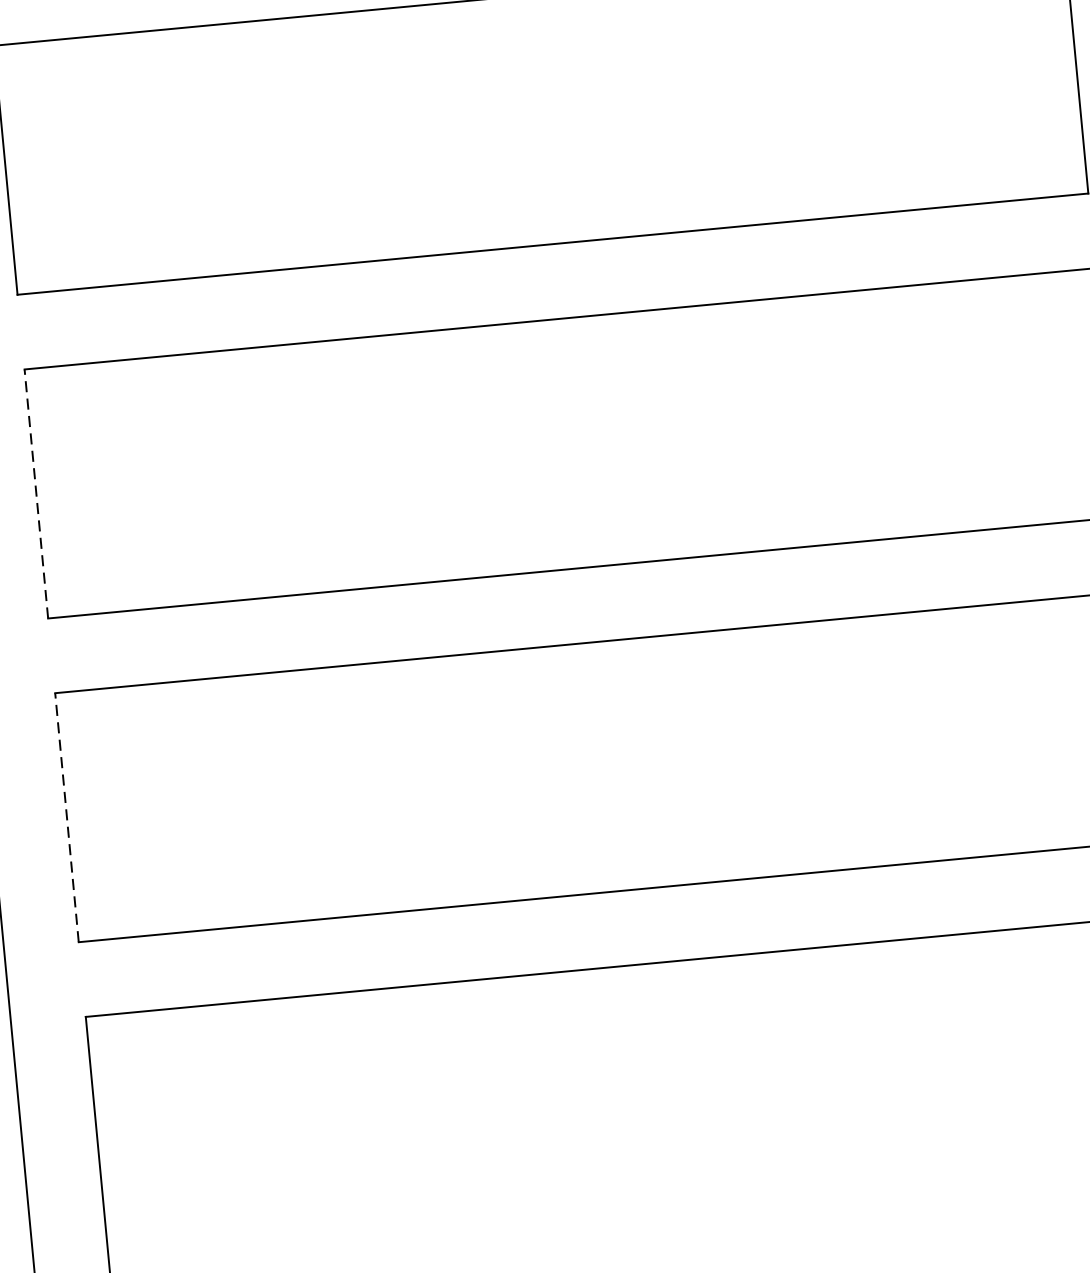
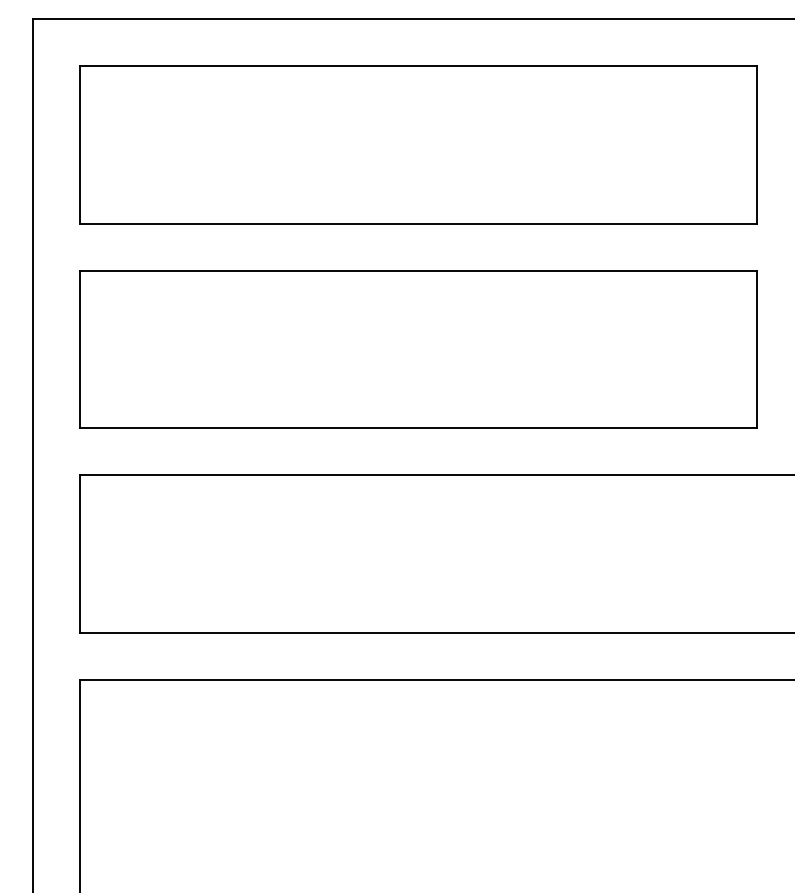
line: (36, 493) -> (79, 349), dashed -> solid
line: (66, 818) -> (79, 554), dashed -> solid

